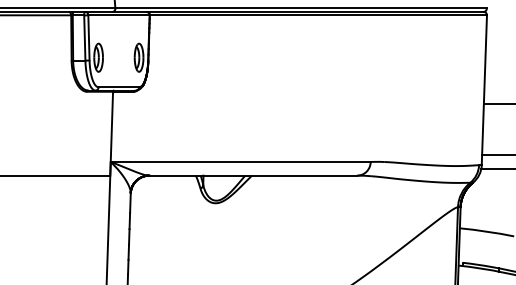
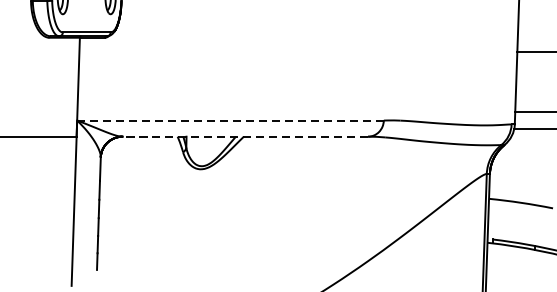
line: (240, 161) -> (230, 120), solid -> dashed
line: (252, 175) -> (244, 136), solid -> dashed

